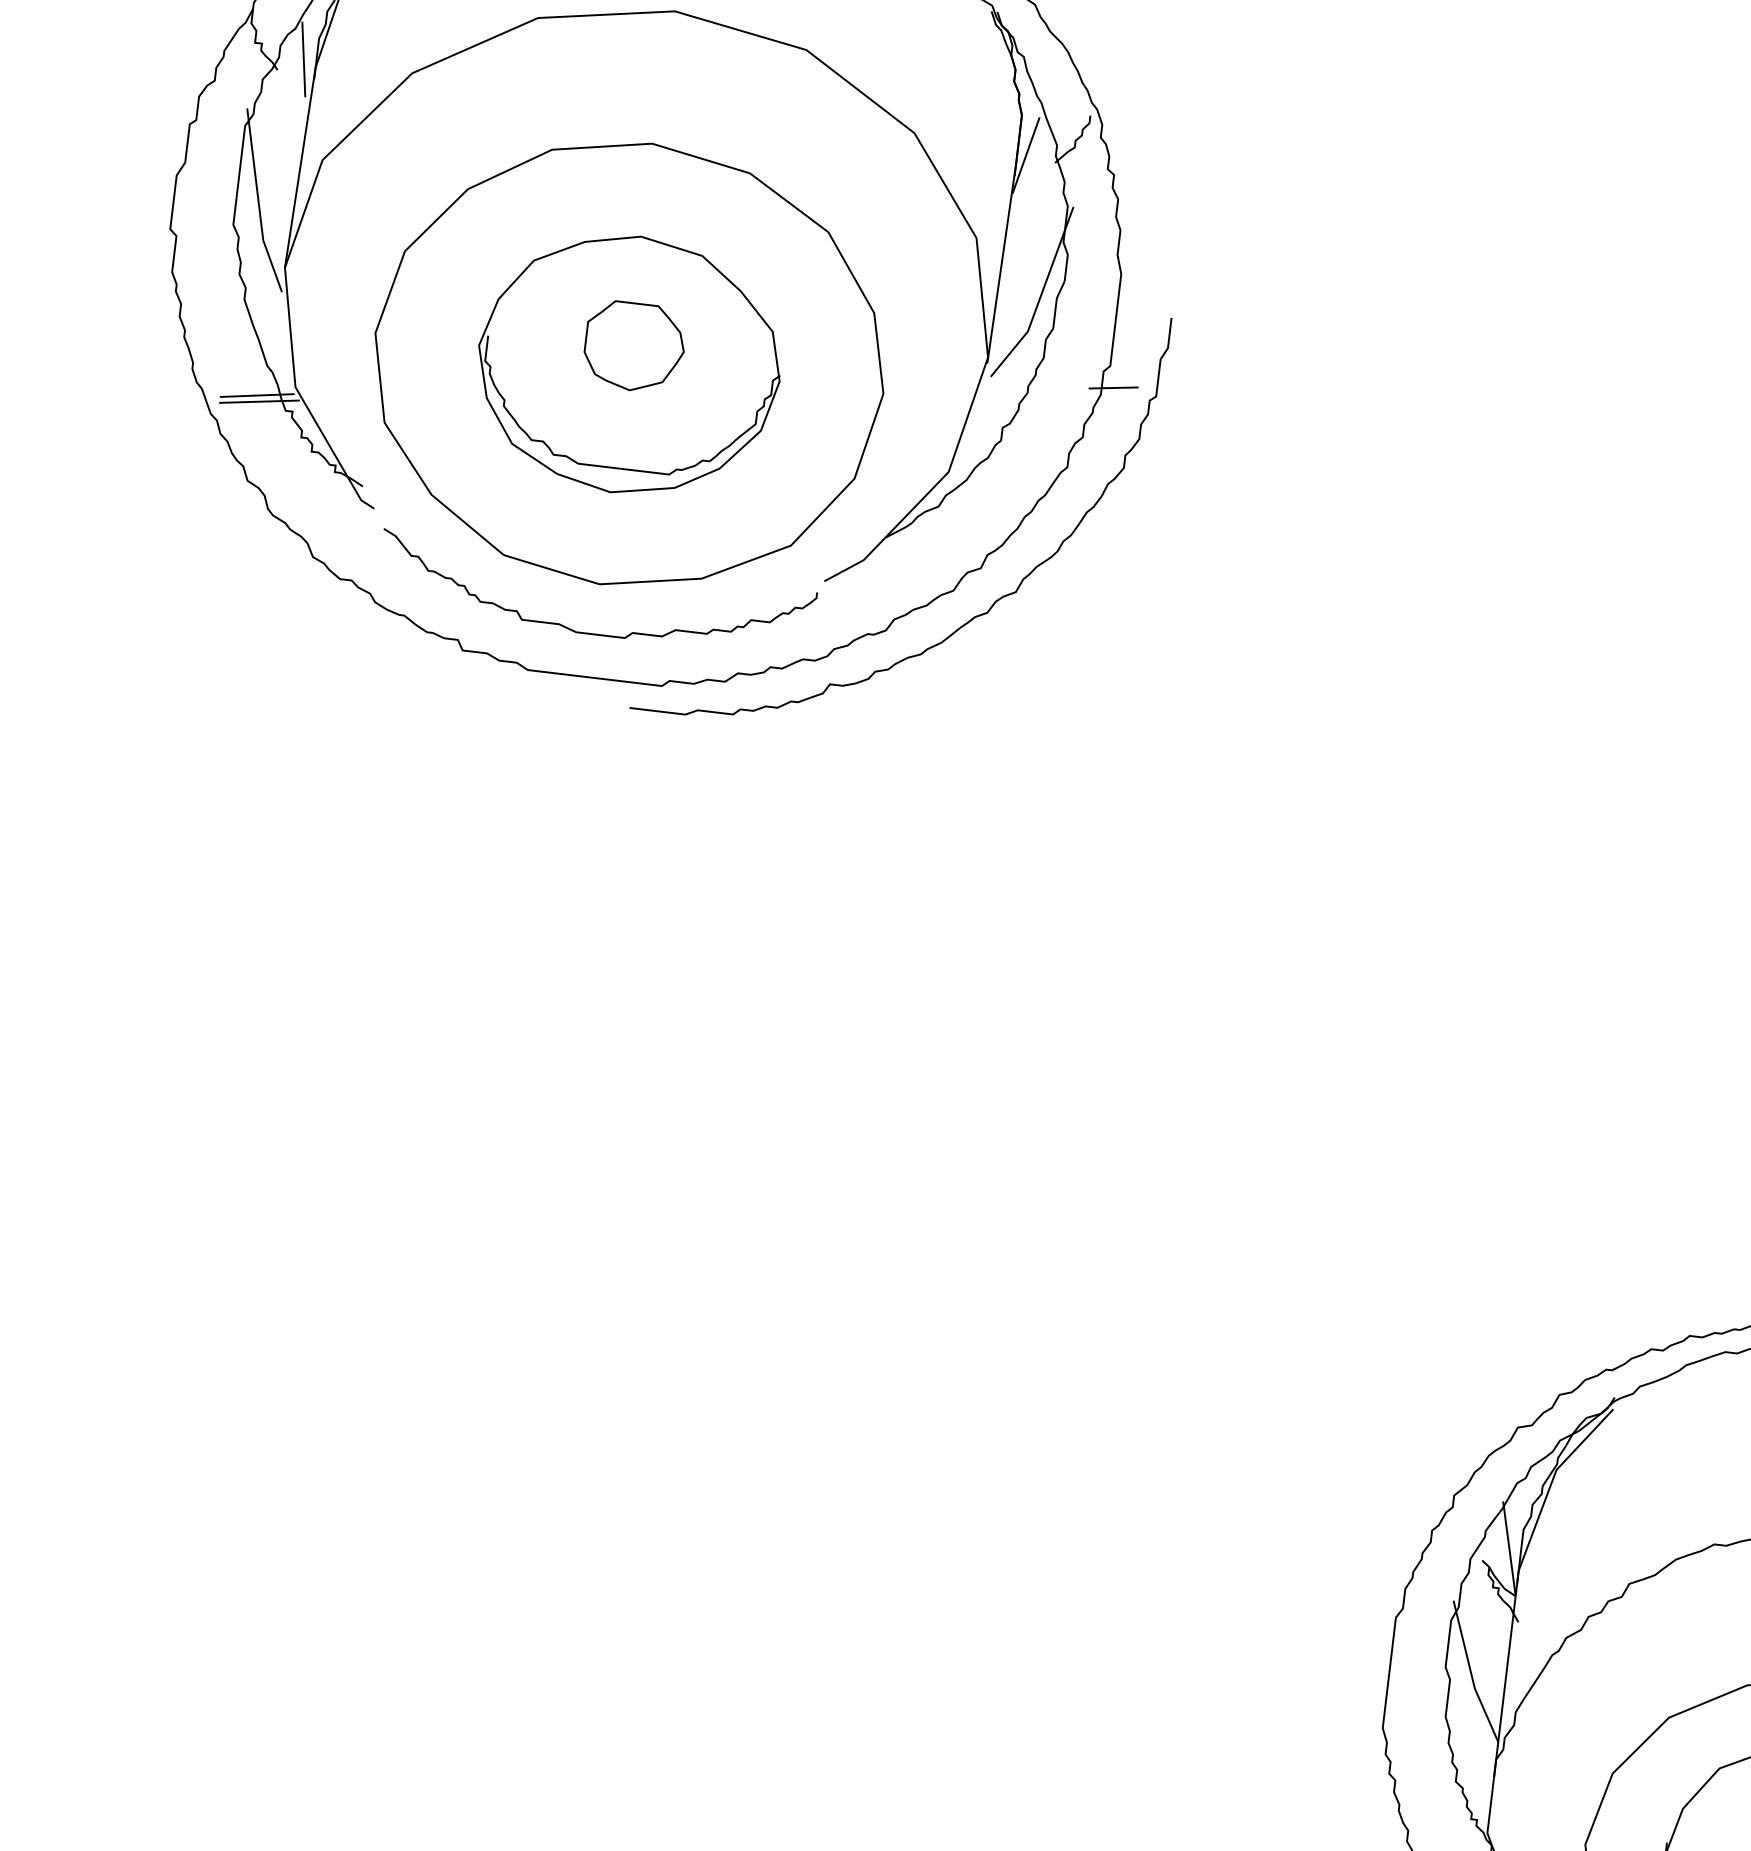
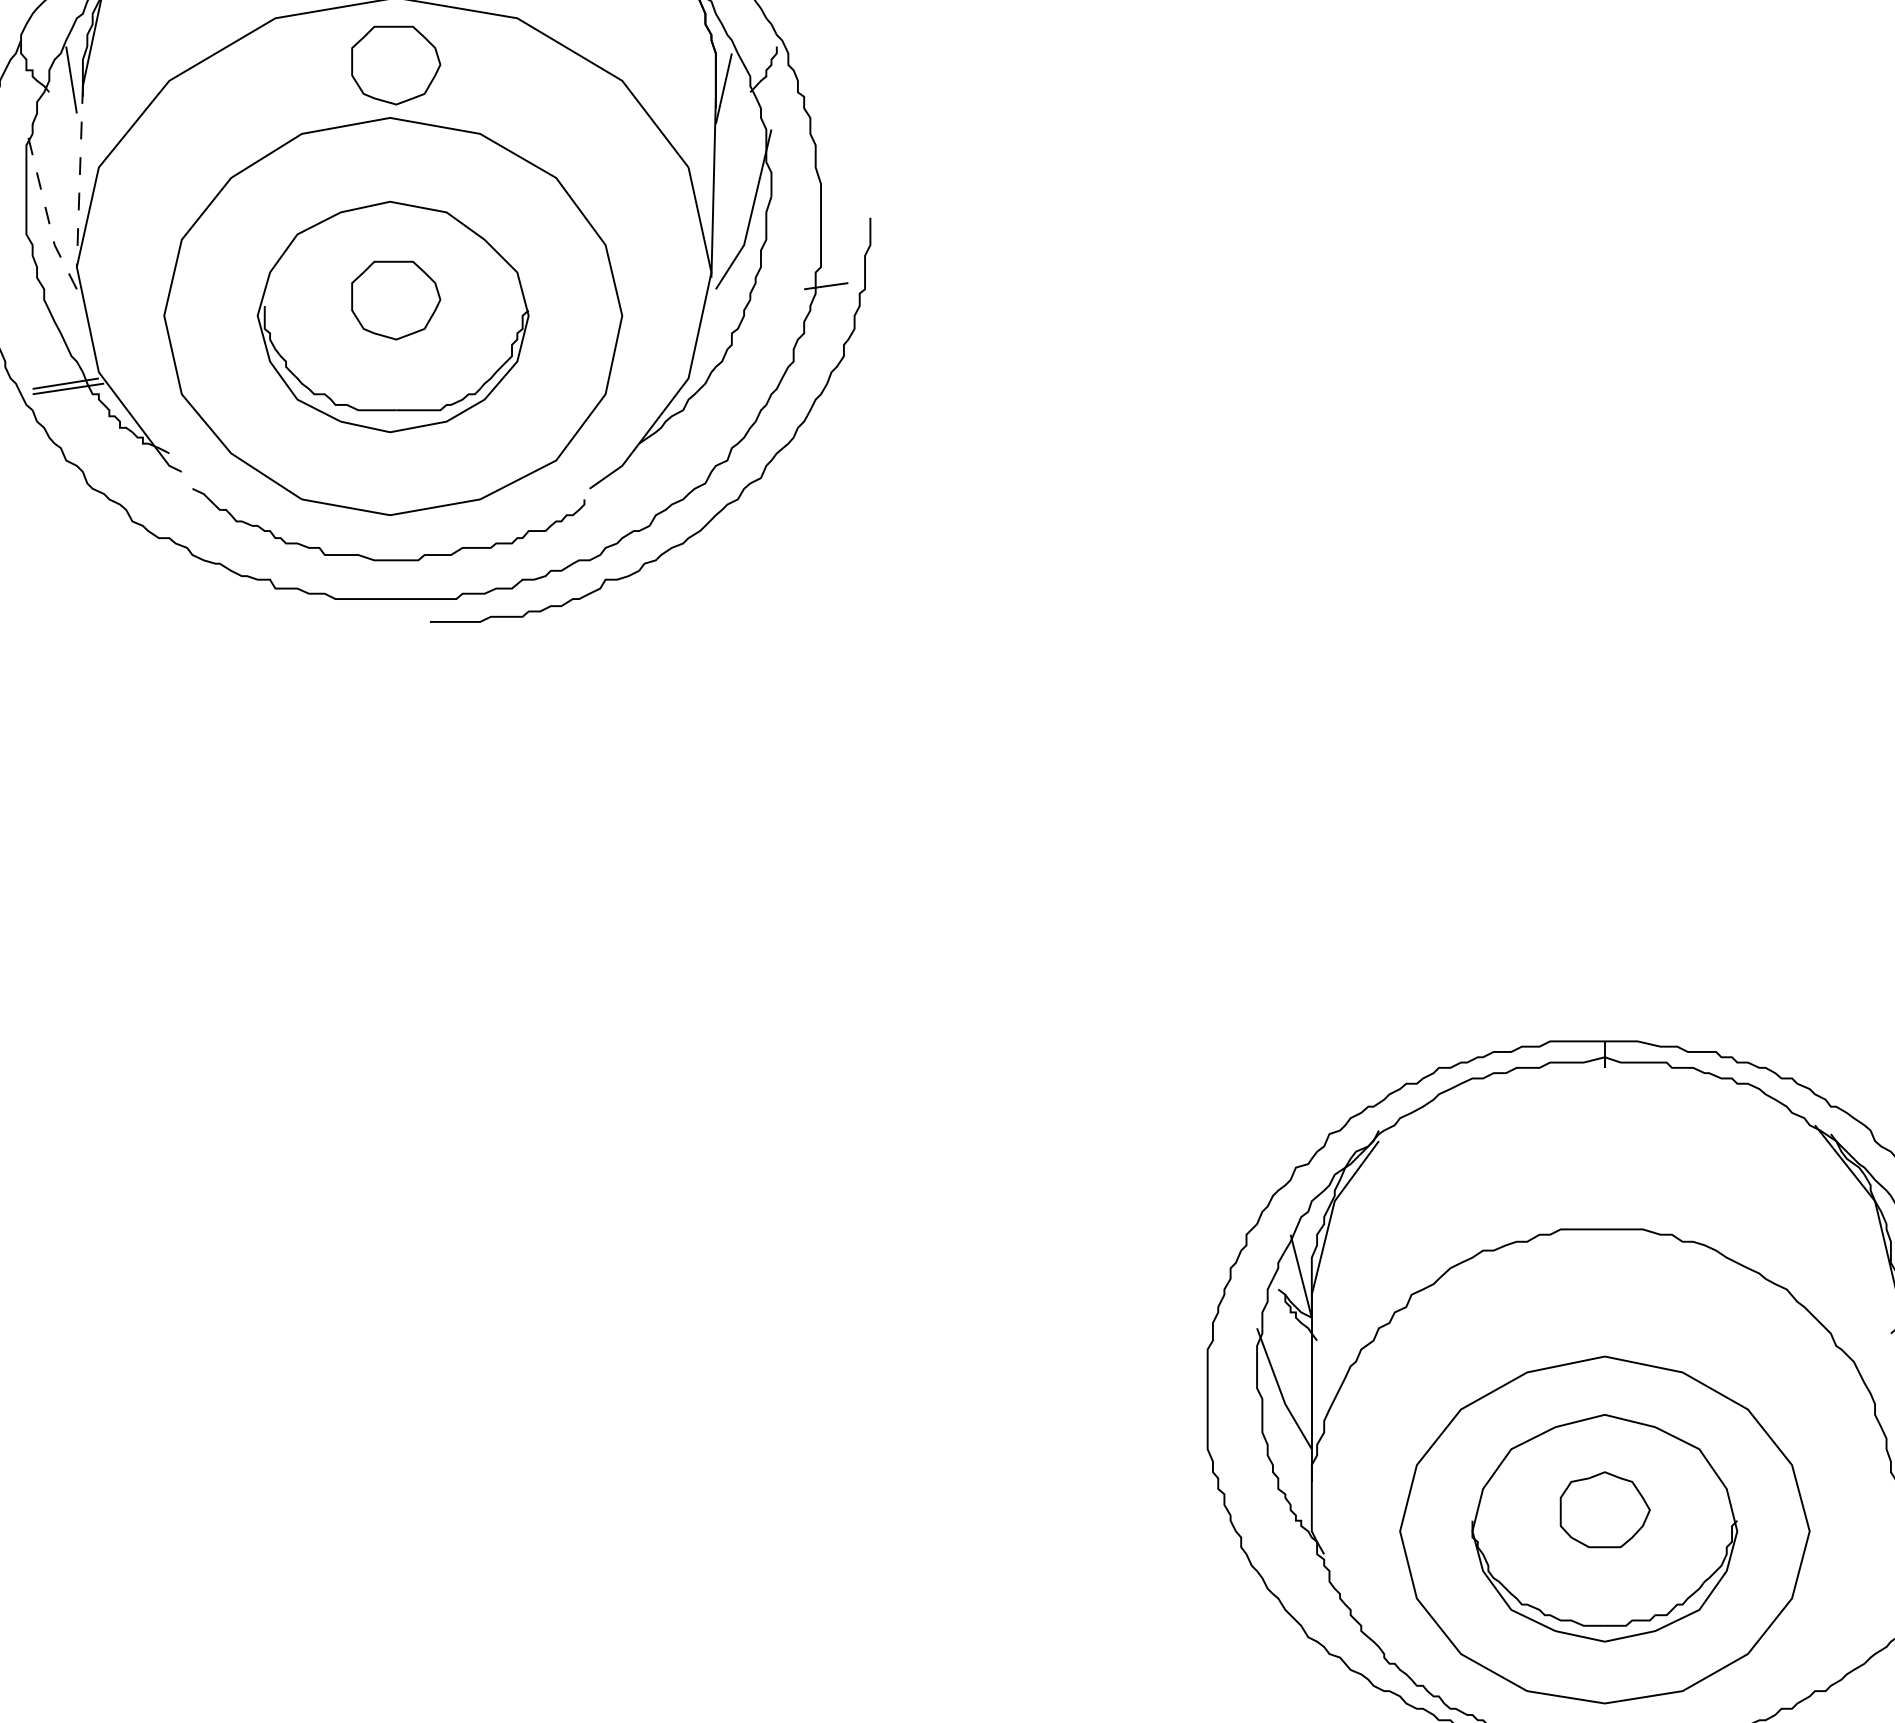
part: (666, 86) -> (396, 65), added
line: (299, 167) -> (79, 176), solid -> dashed
line: (258, 202) -> (46, 211), solid -> dashed

